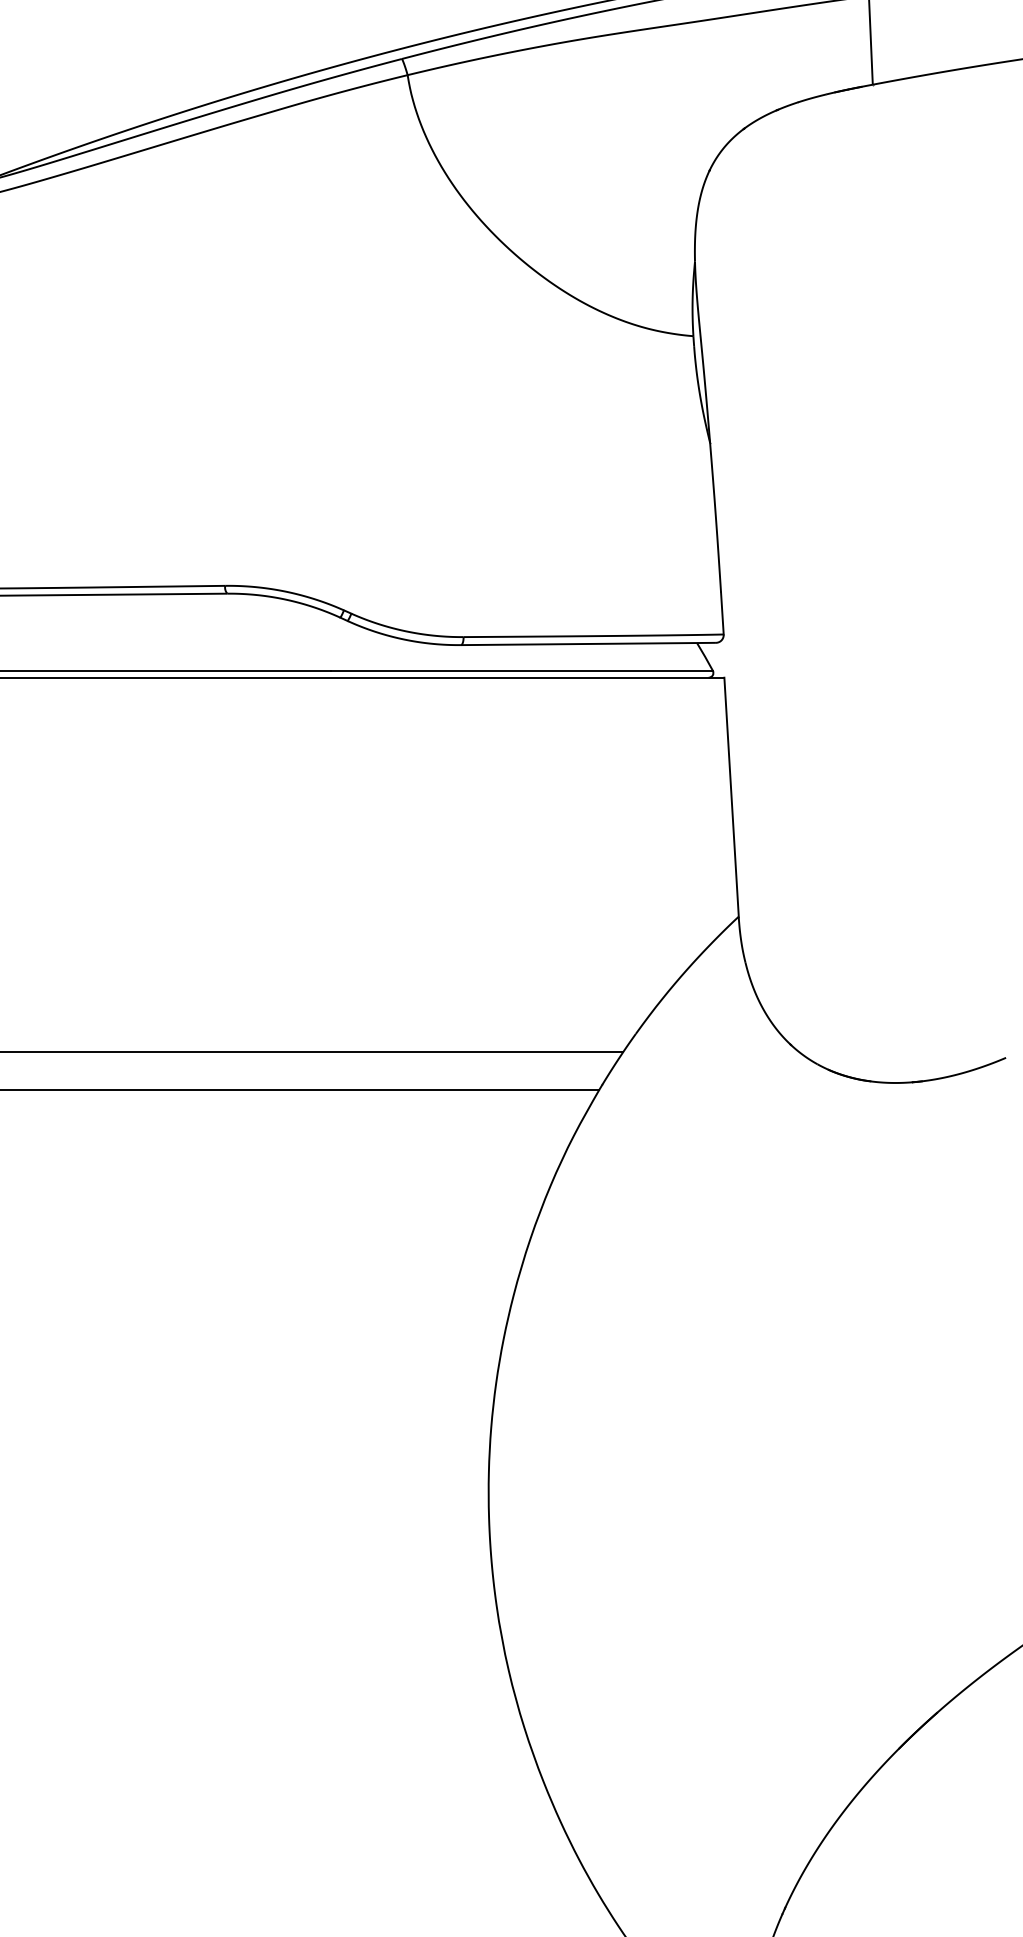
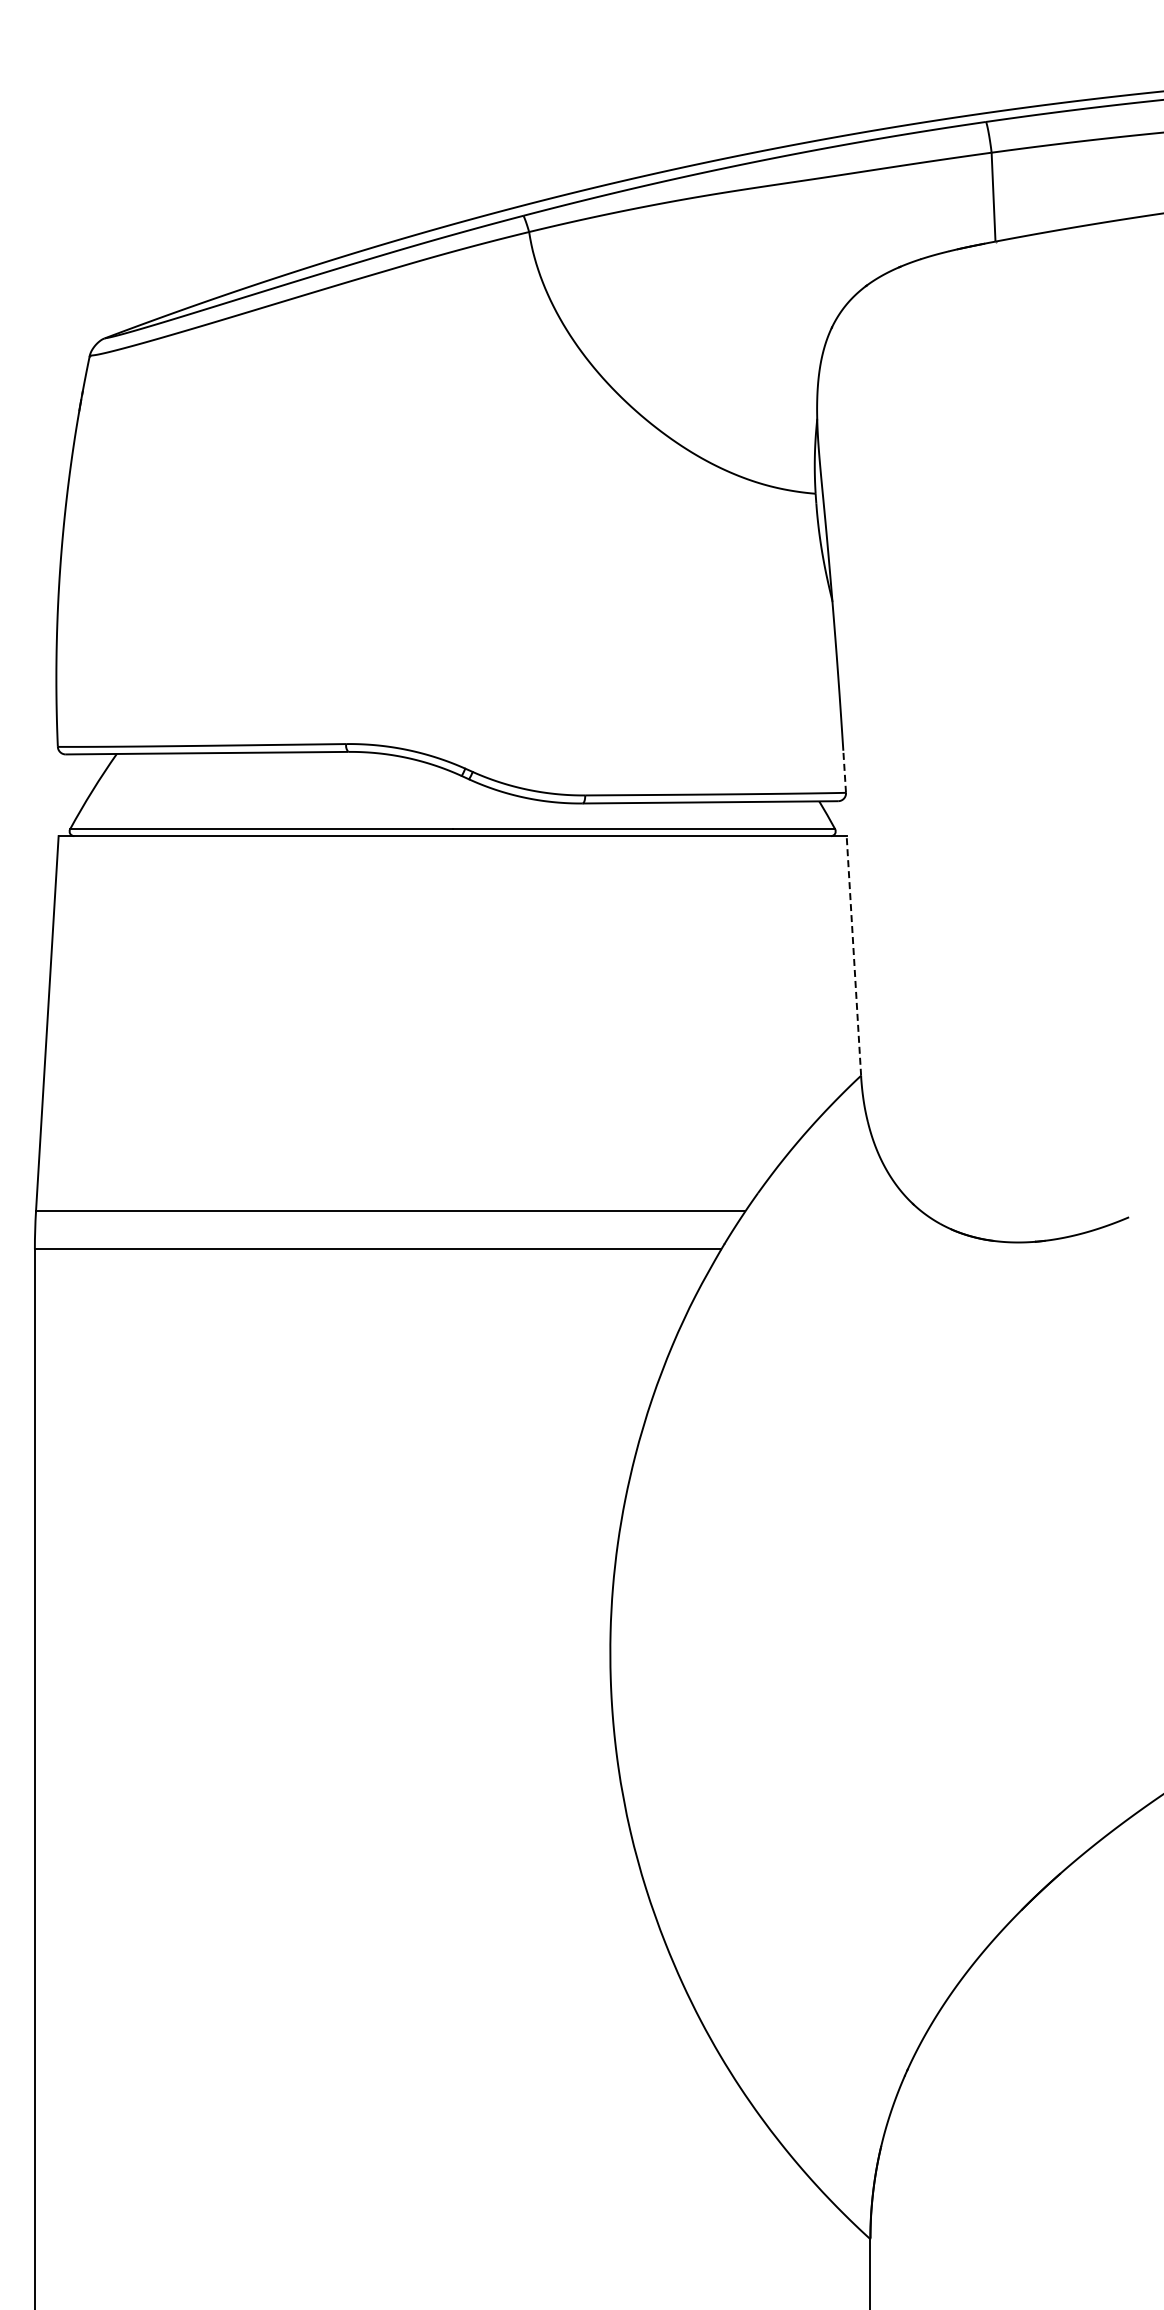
line: (722, 613) -> (844, 771), solid -> dashed
line: (731, 796) -> (853, 955), solid -> dashed

